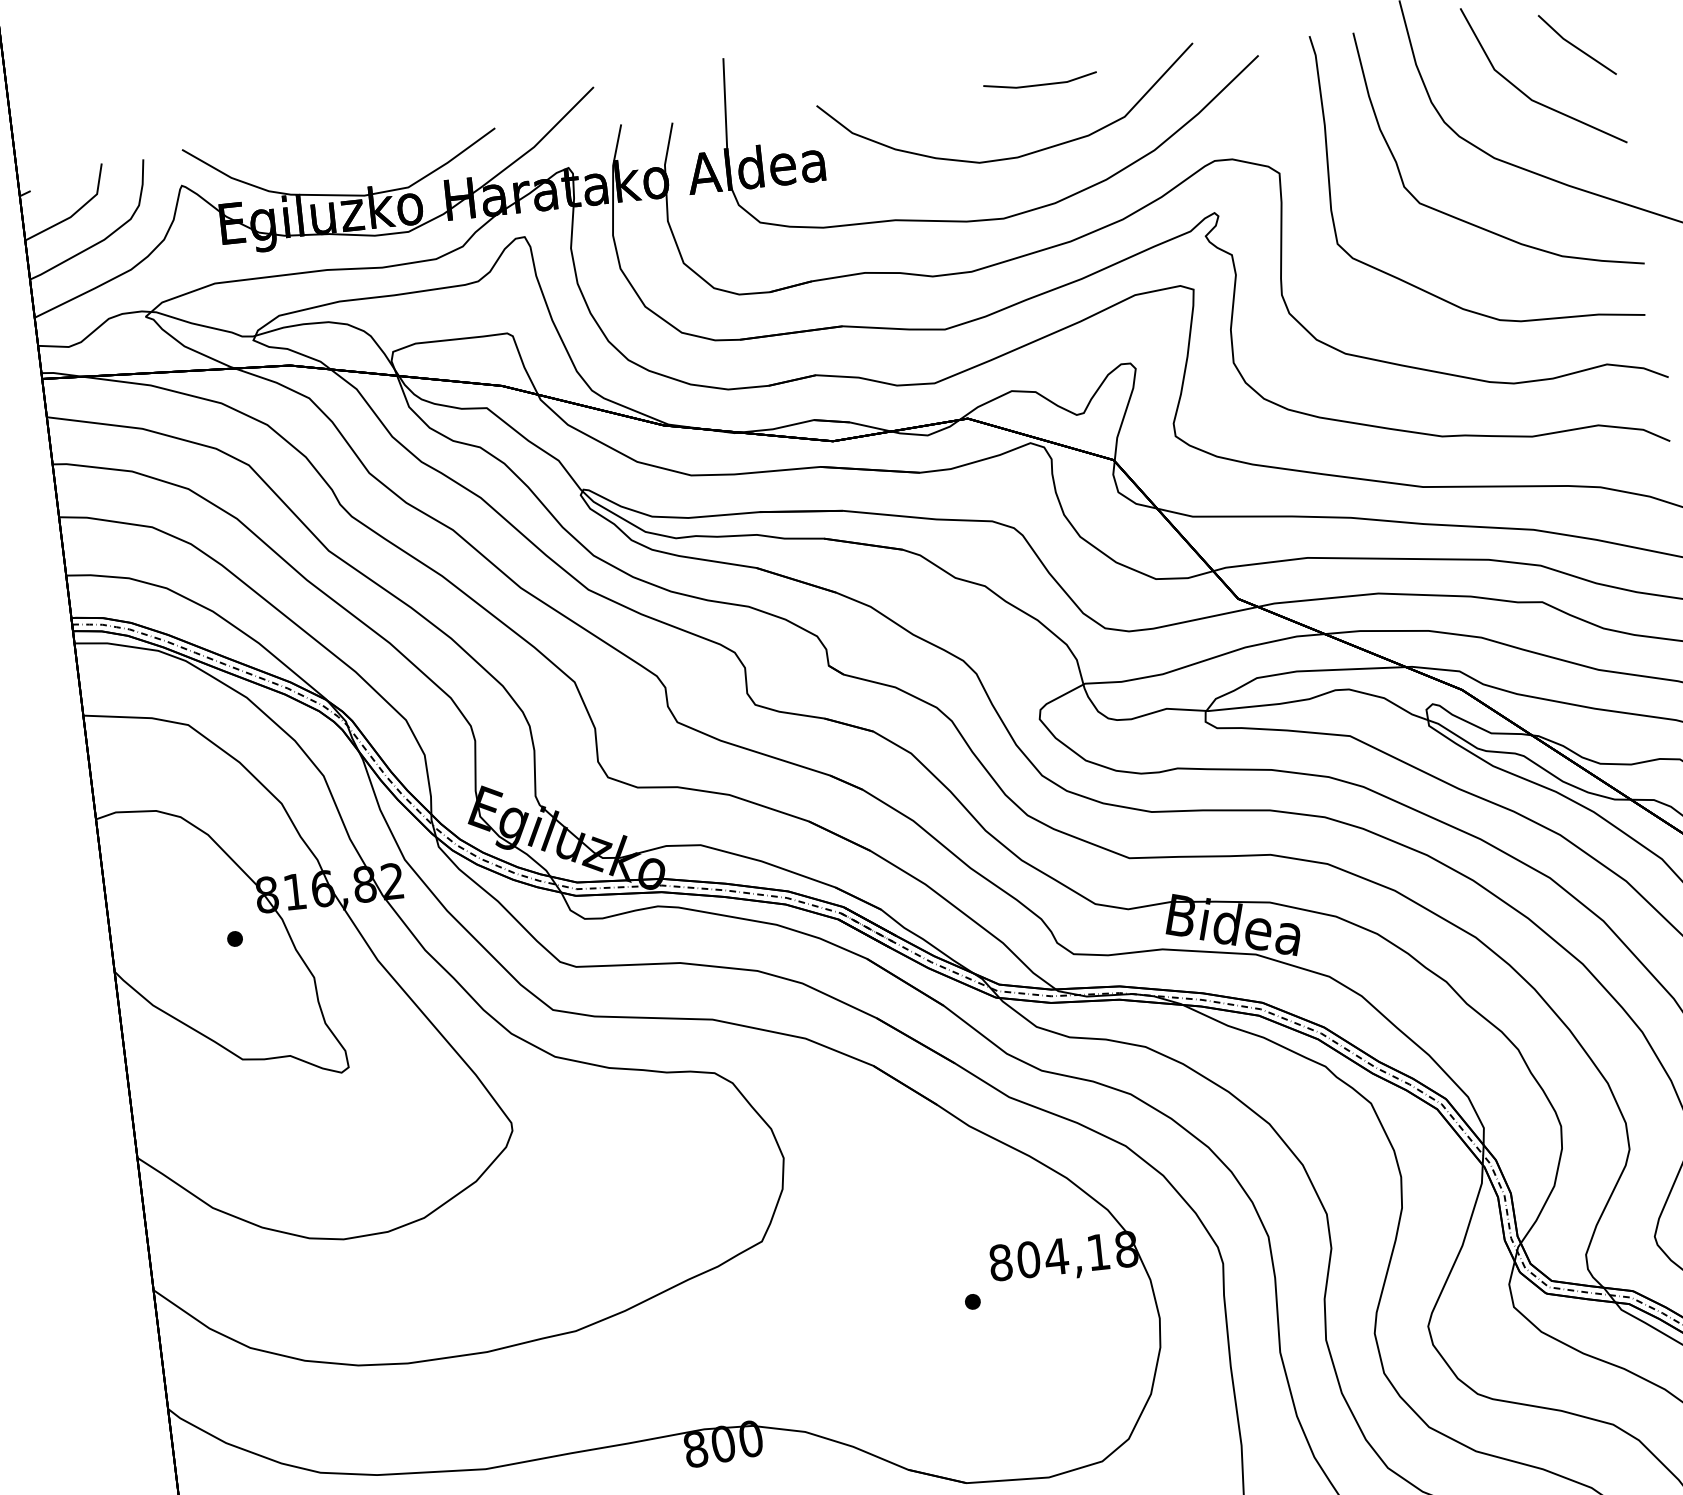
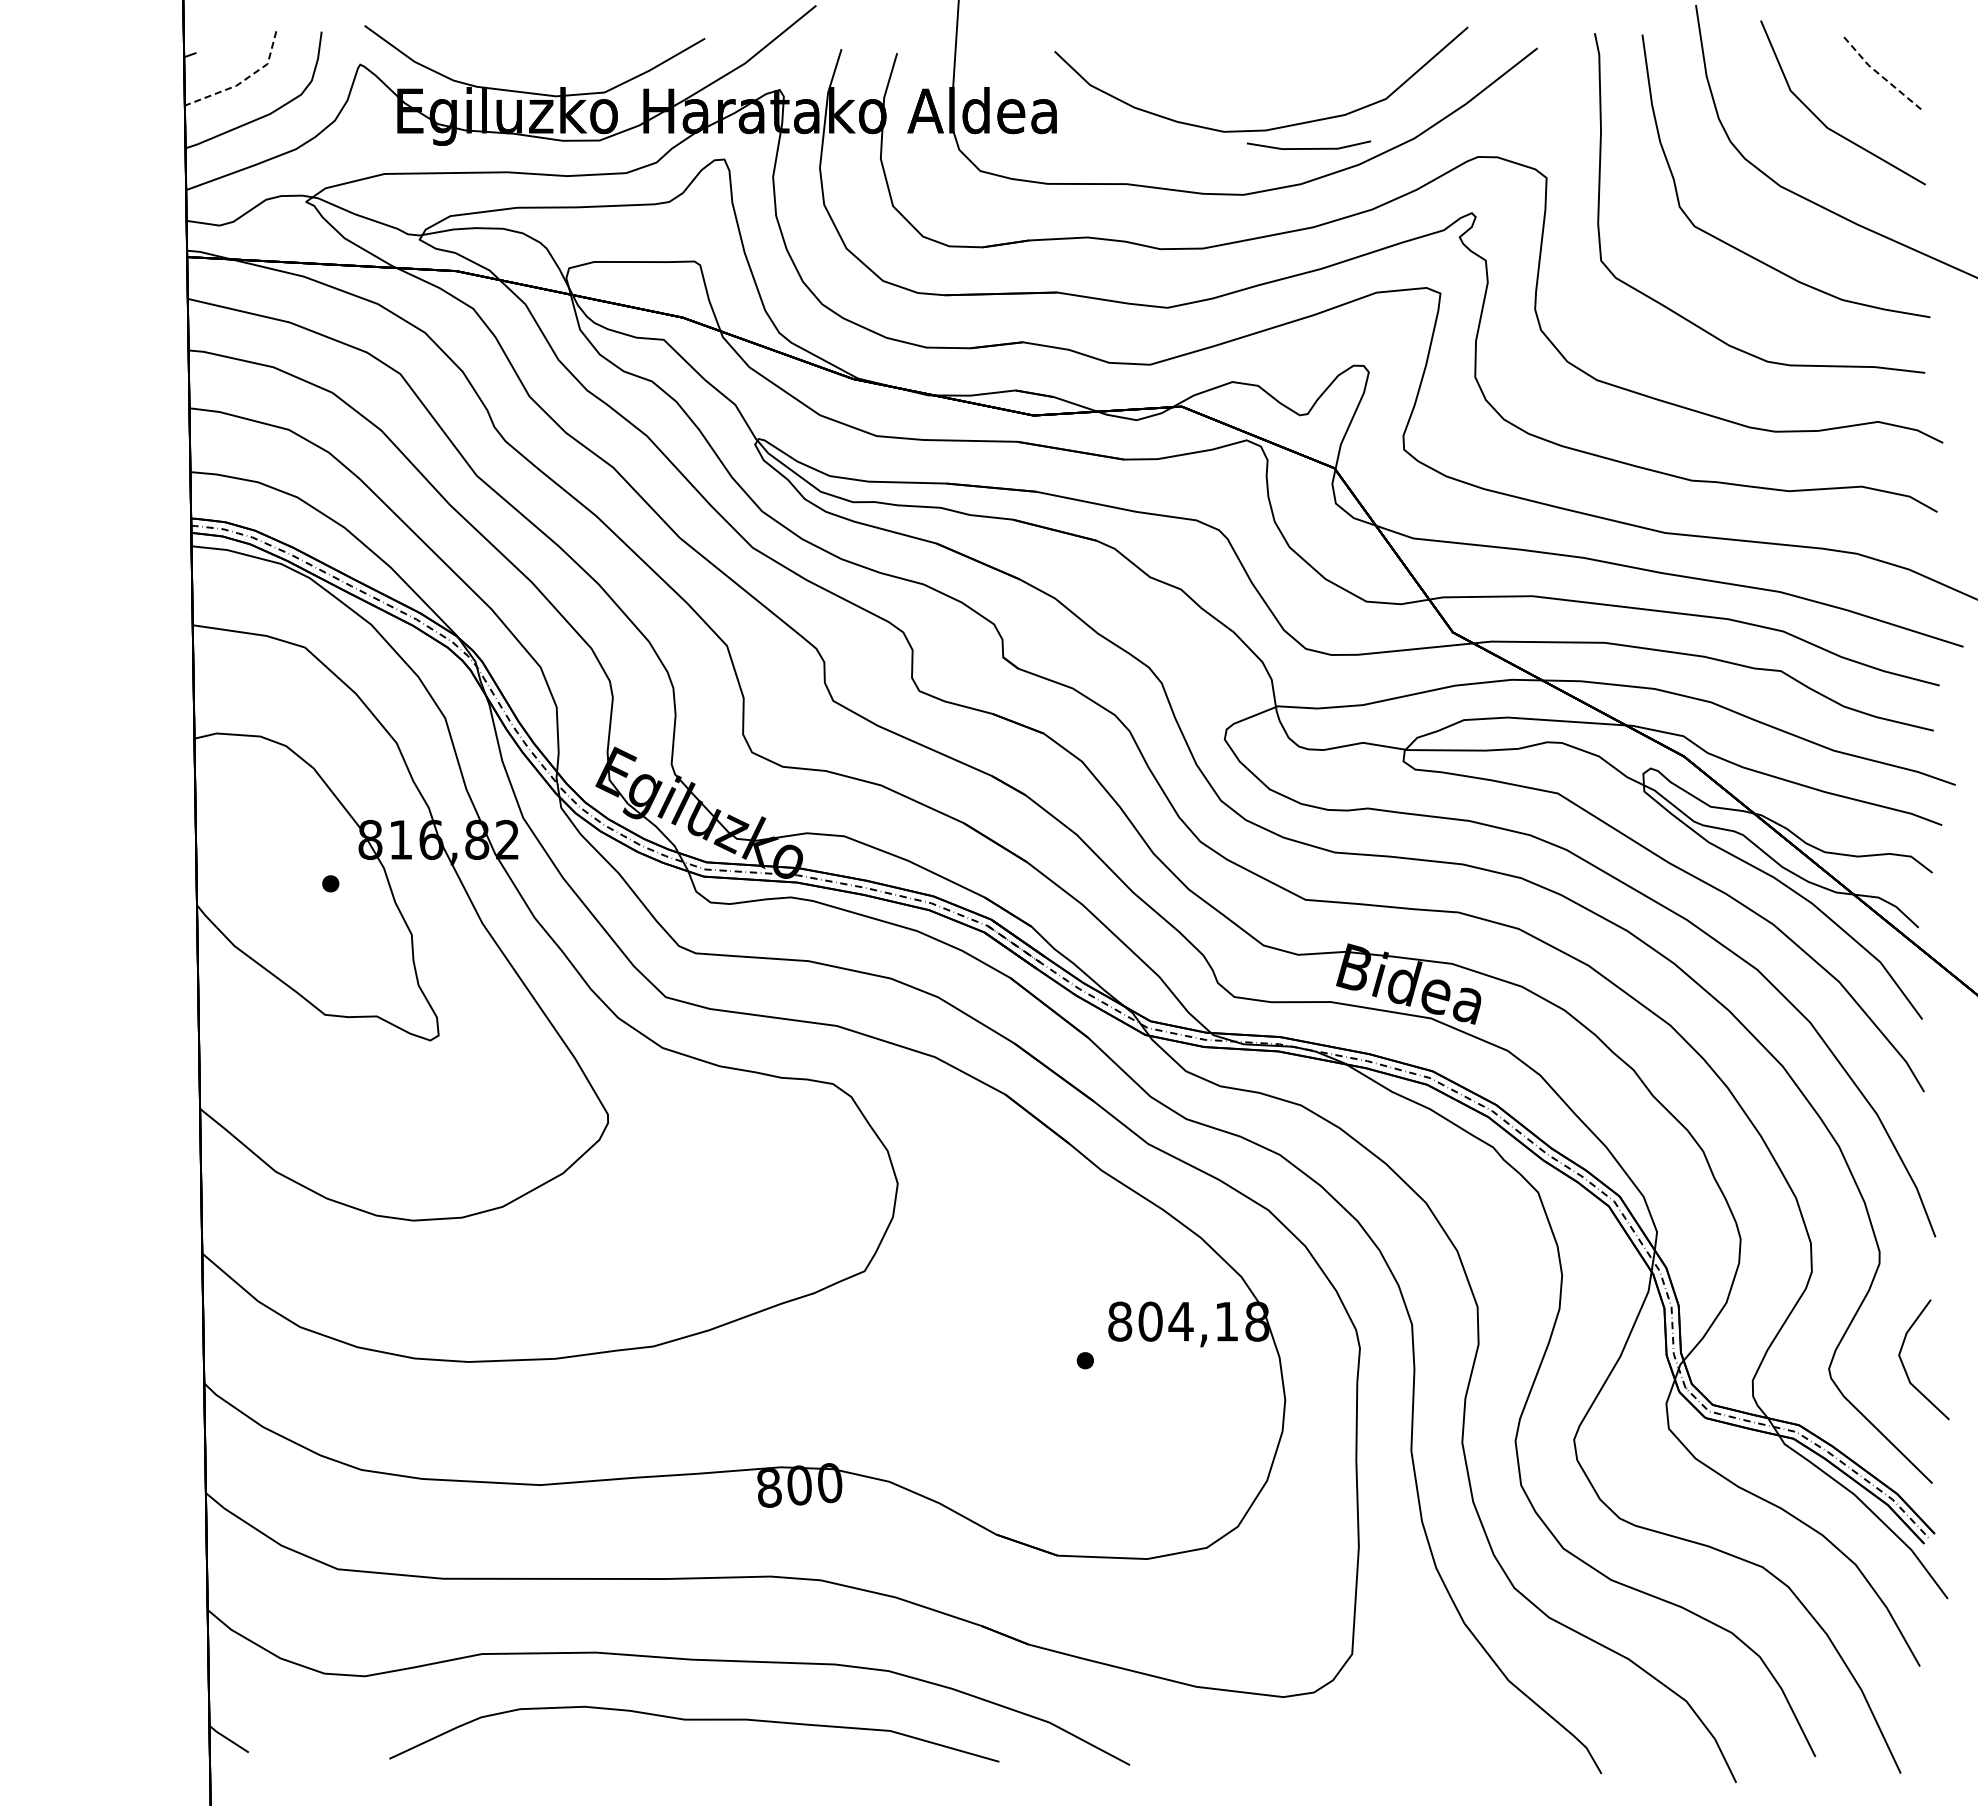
line: (1575, 46) -> (1880, 75), solid -> dashed
line: (1040, 84) -> (1308, 148), moved
line: (75, 212) -> (242, 81), solid -> dashed

